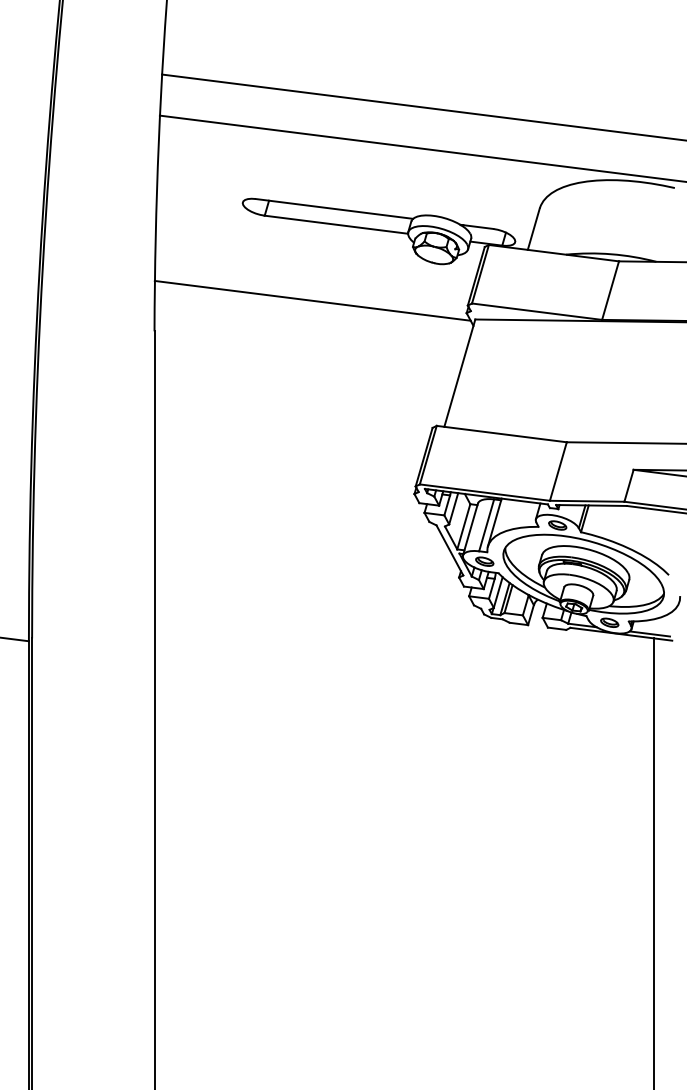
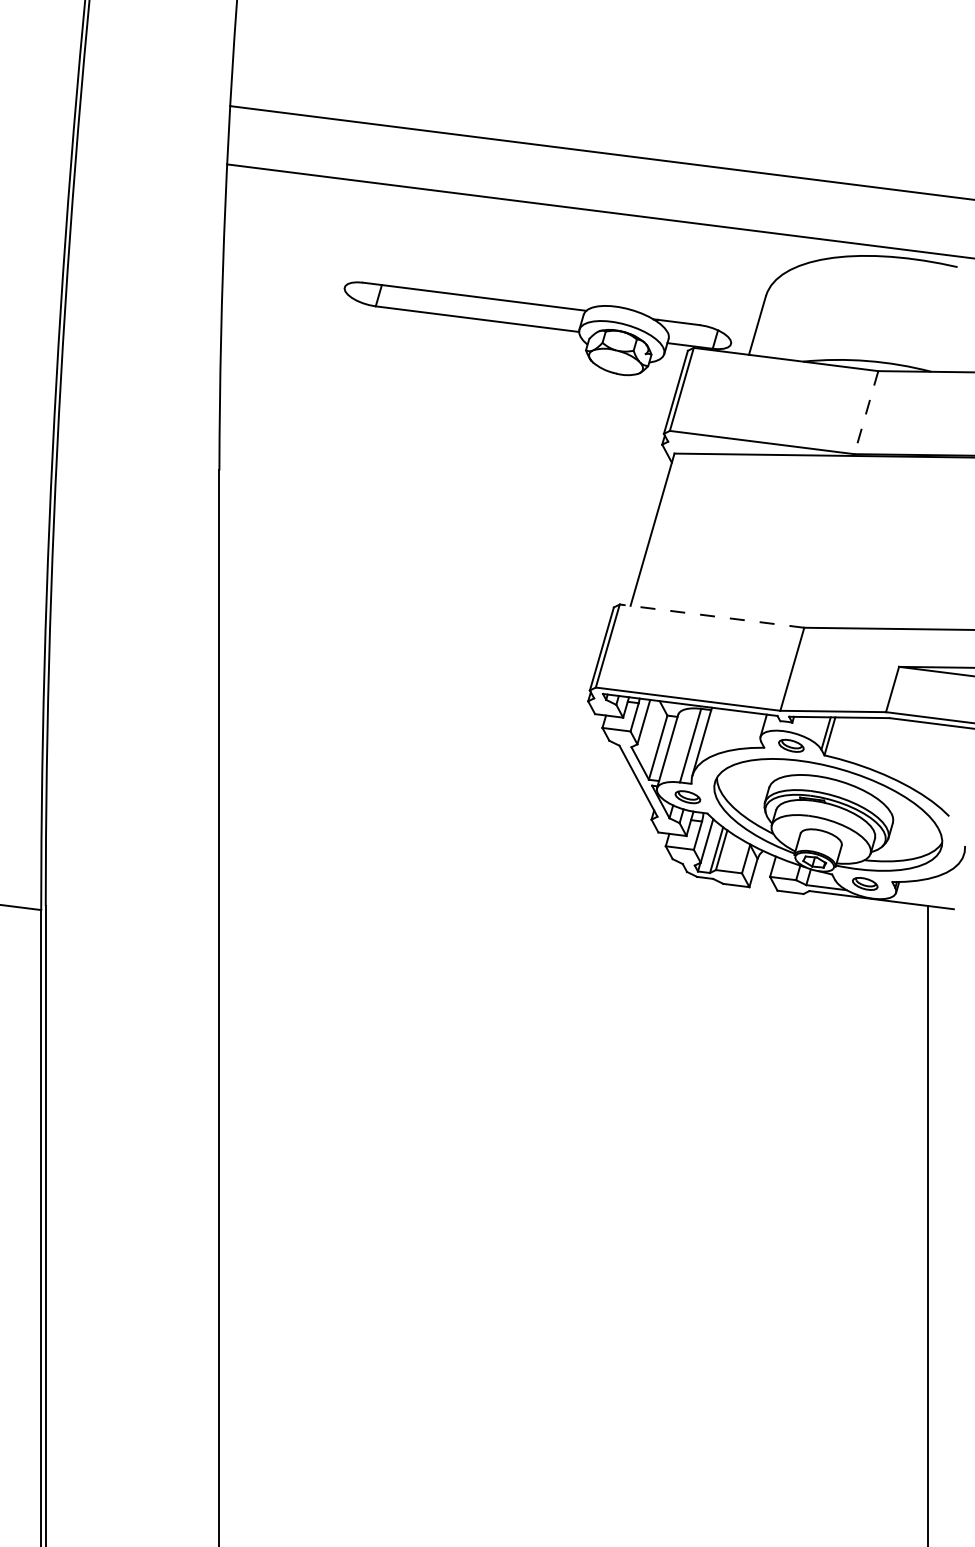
line: (610, 291) -> (866, 413), solid -> dashed
line: (312, 300) -> (443, 426), removed
line: (502, 434) -> (712, 616), solid -> dashed
line: (649, 633) -> (921, 899), removed

